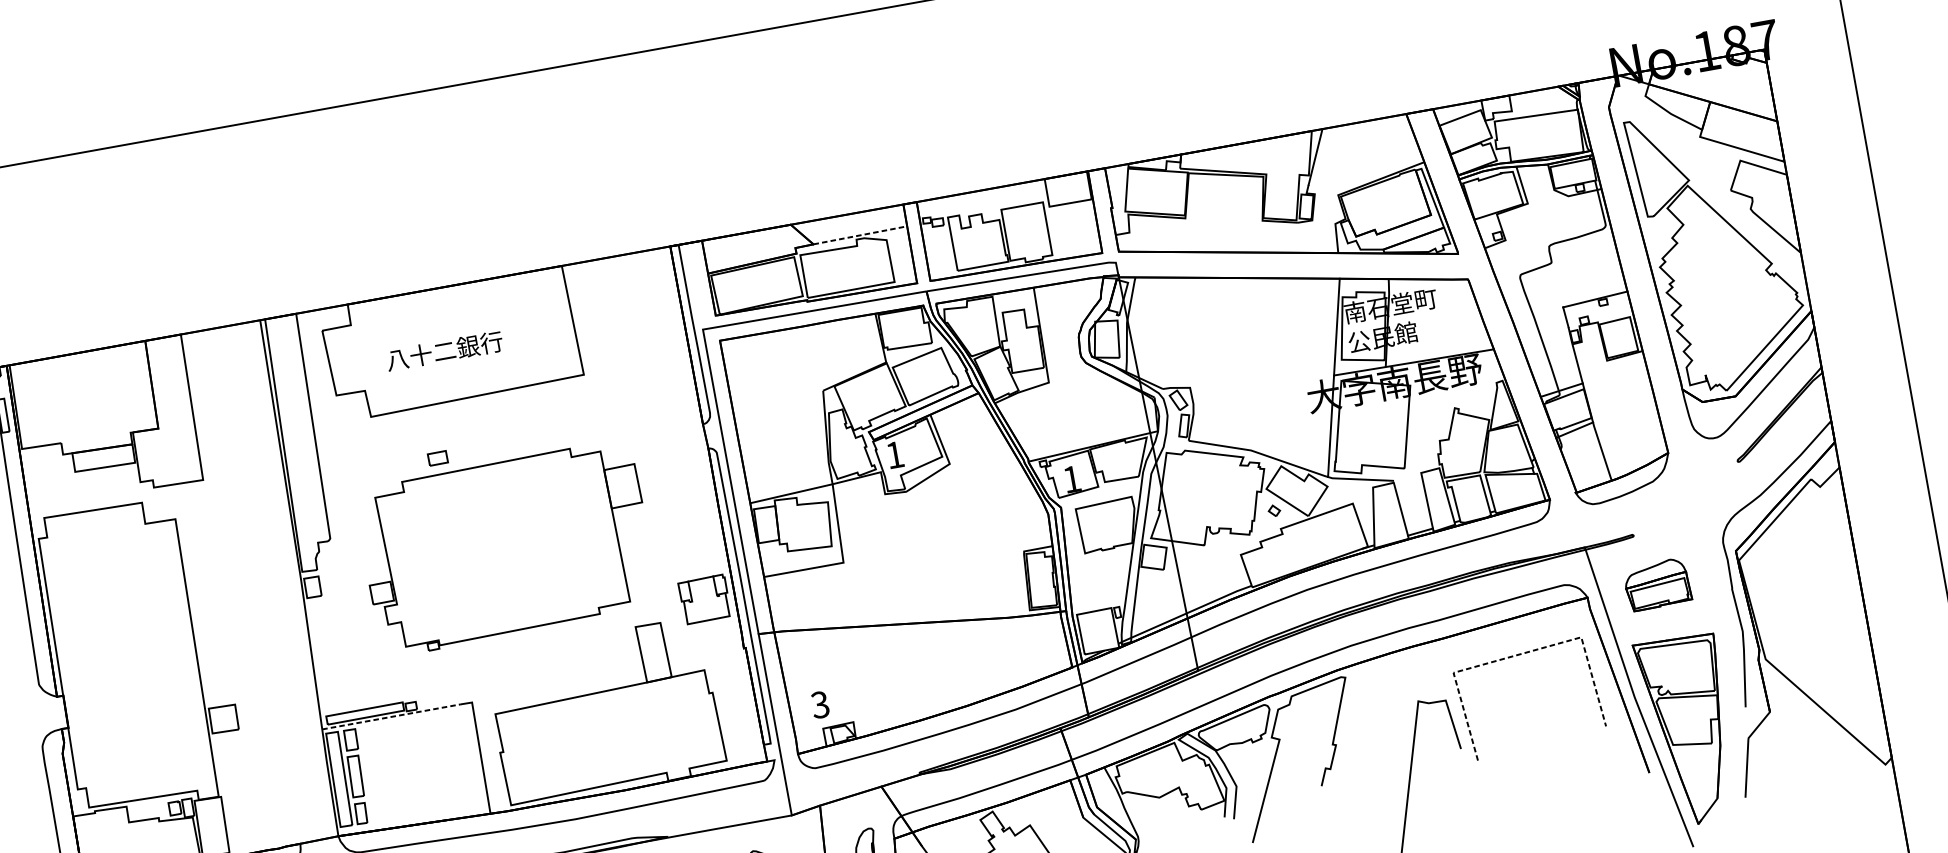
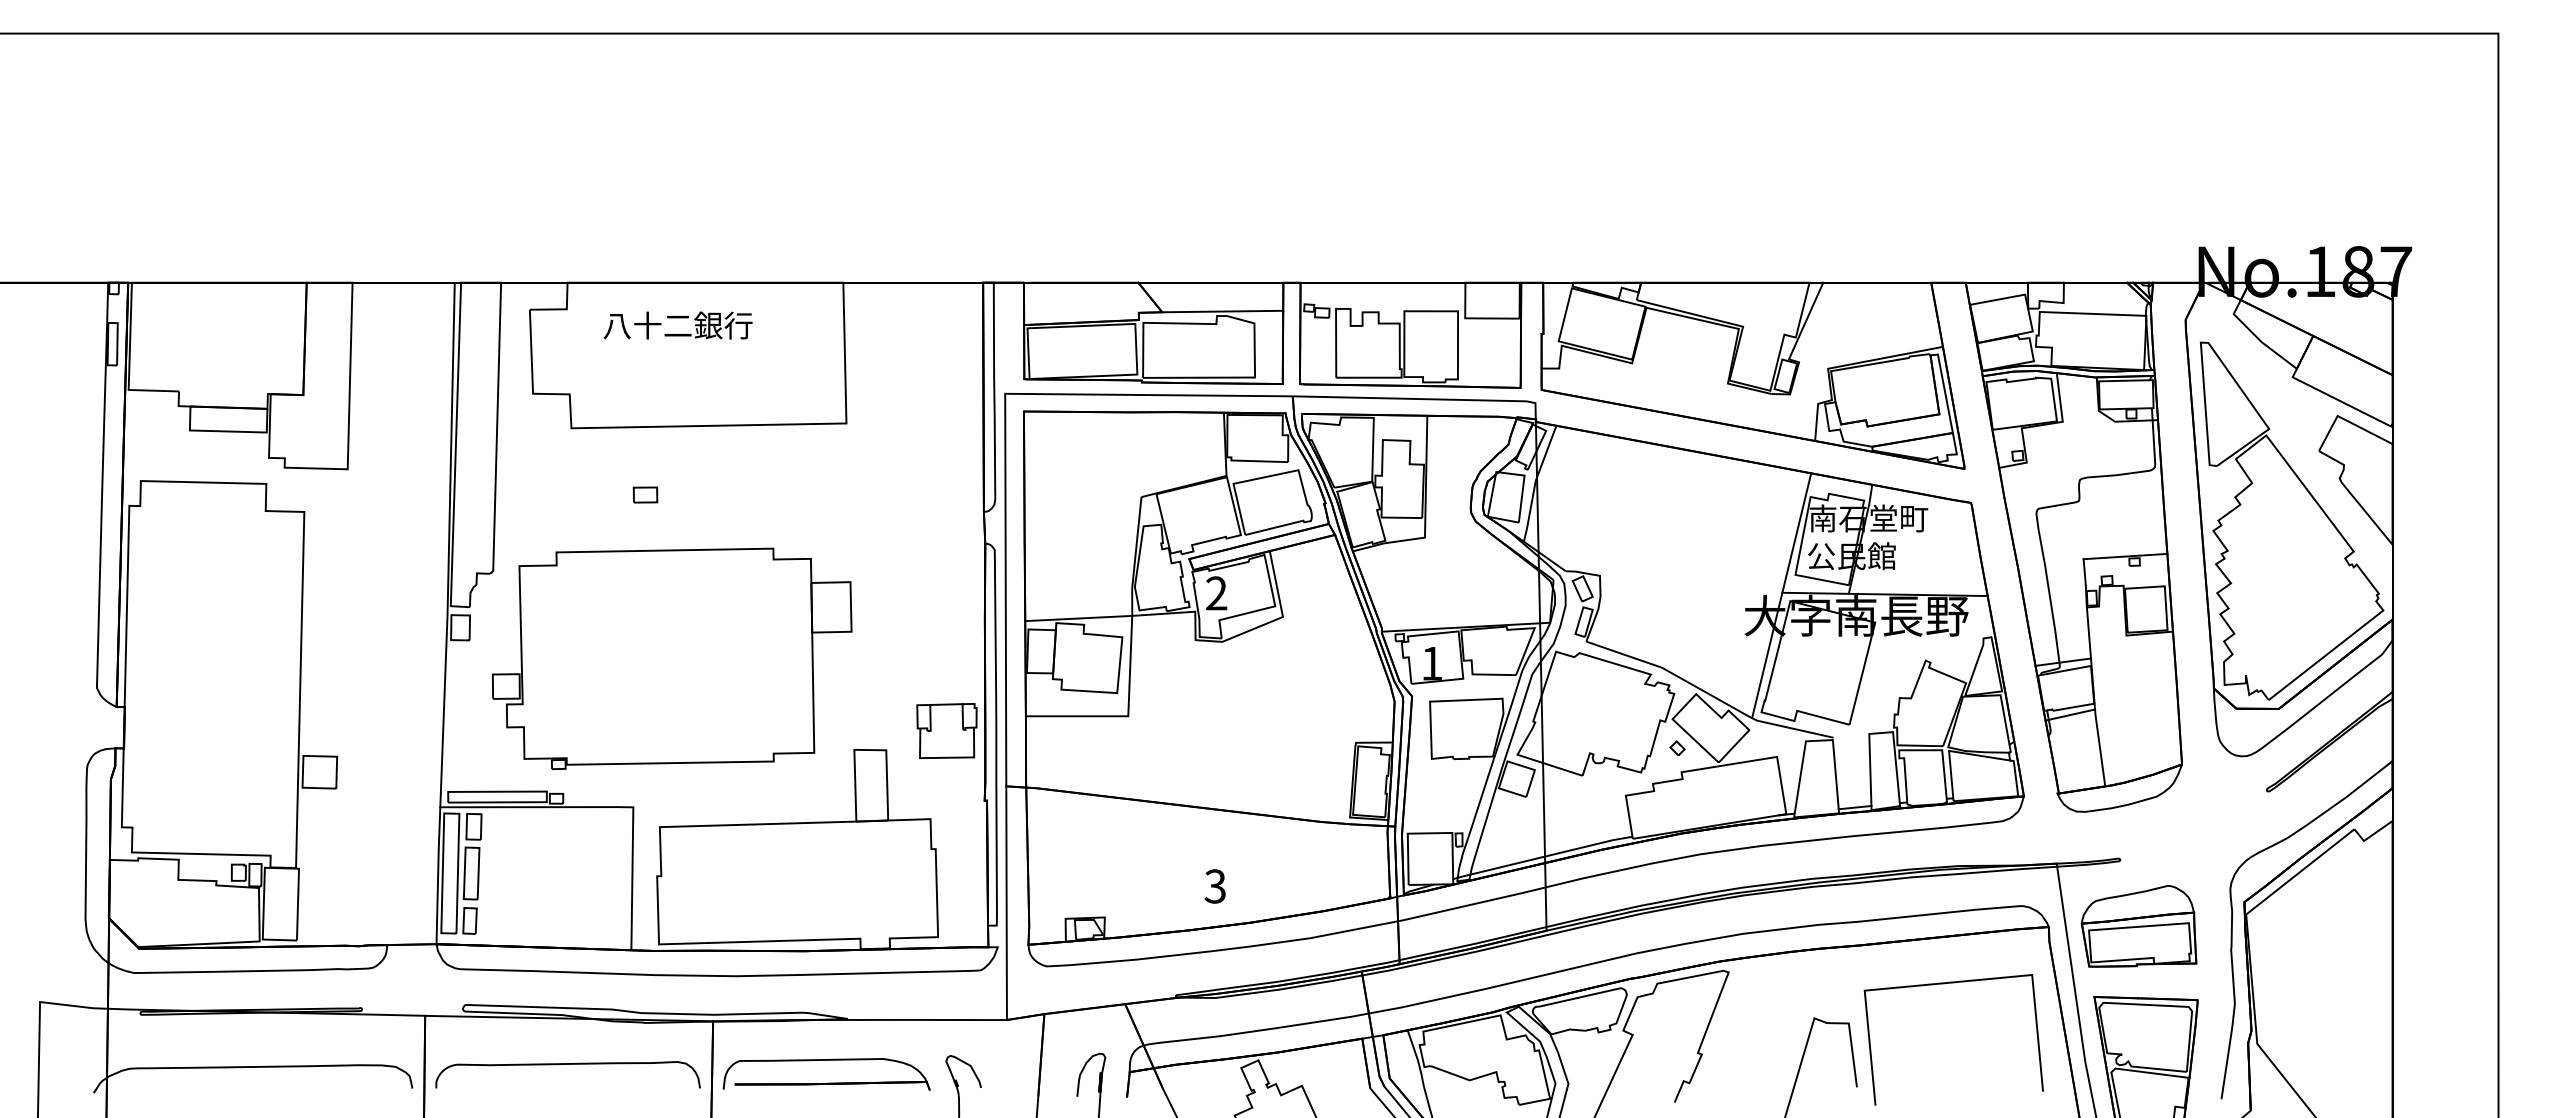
line: (860, 235) -> (1223, 311), dashed -> solid
text: (444, 351) -> (677, 325), moved
text: (894, 455) -> (1216, 593), 1 -> 2
part: (506, 548) -> (672, 658), moved
part: (1657, 584) -> (2138, 926), size x1.43
line: (1518, 654) -> (1949, 982), dashed -> solid
text: (819, 705) -> (1214, 886), moved
line: (392, 717) -> (530, 807), dashed -> solid

